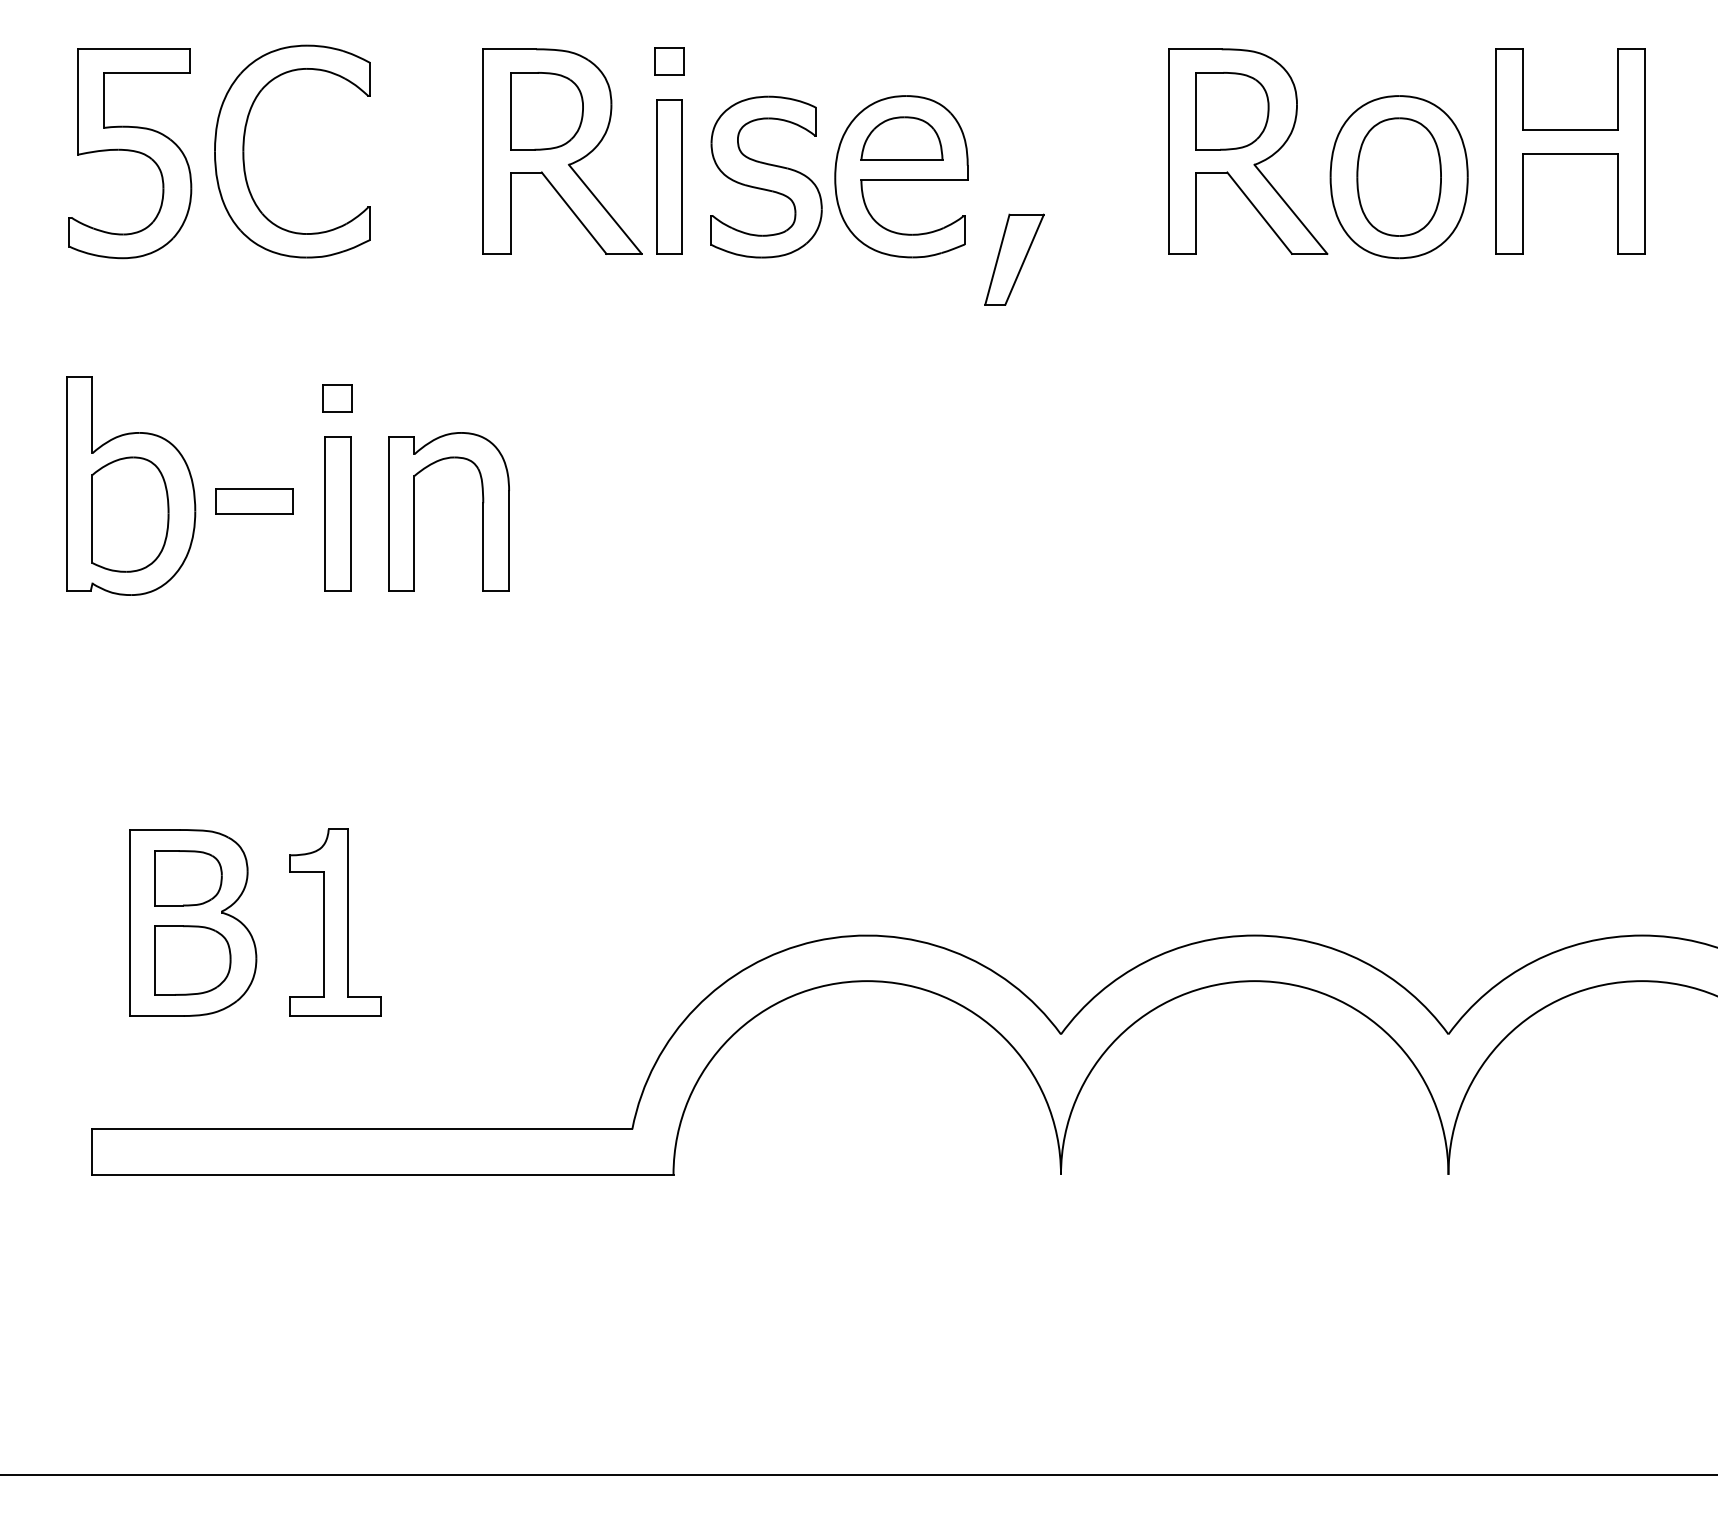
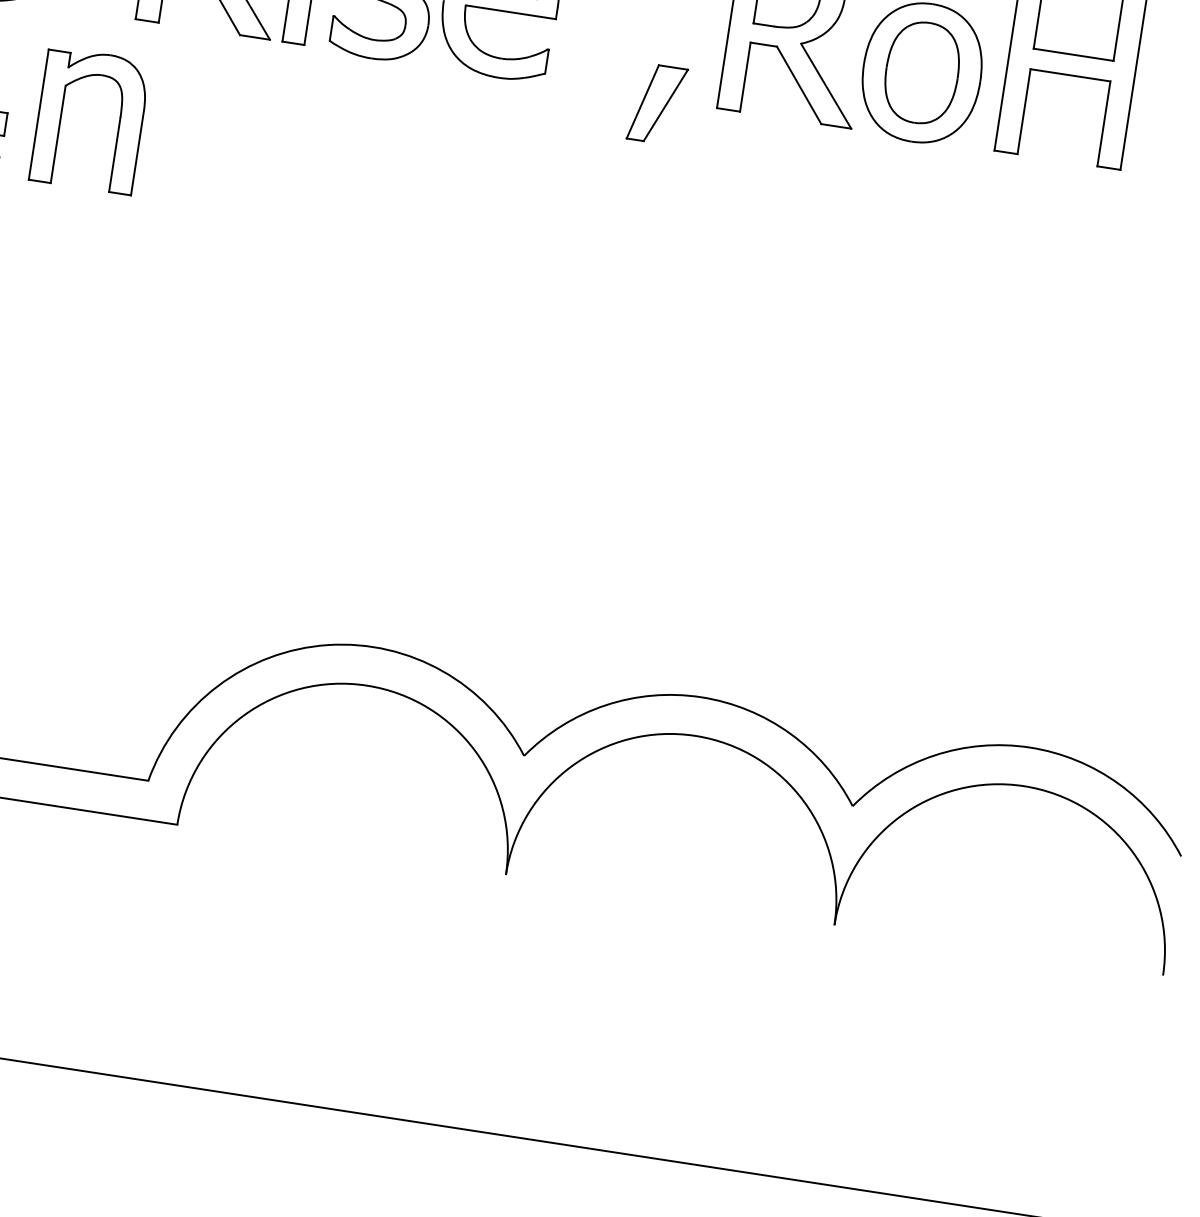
part: (1014, 259) -> (657, 103), moved
part: (414, 511) -> (61, 115), moved

